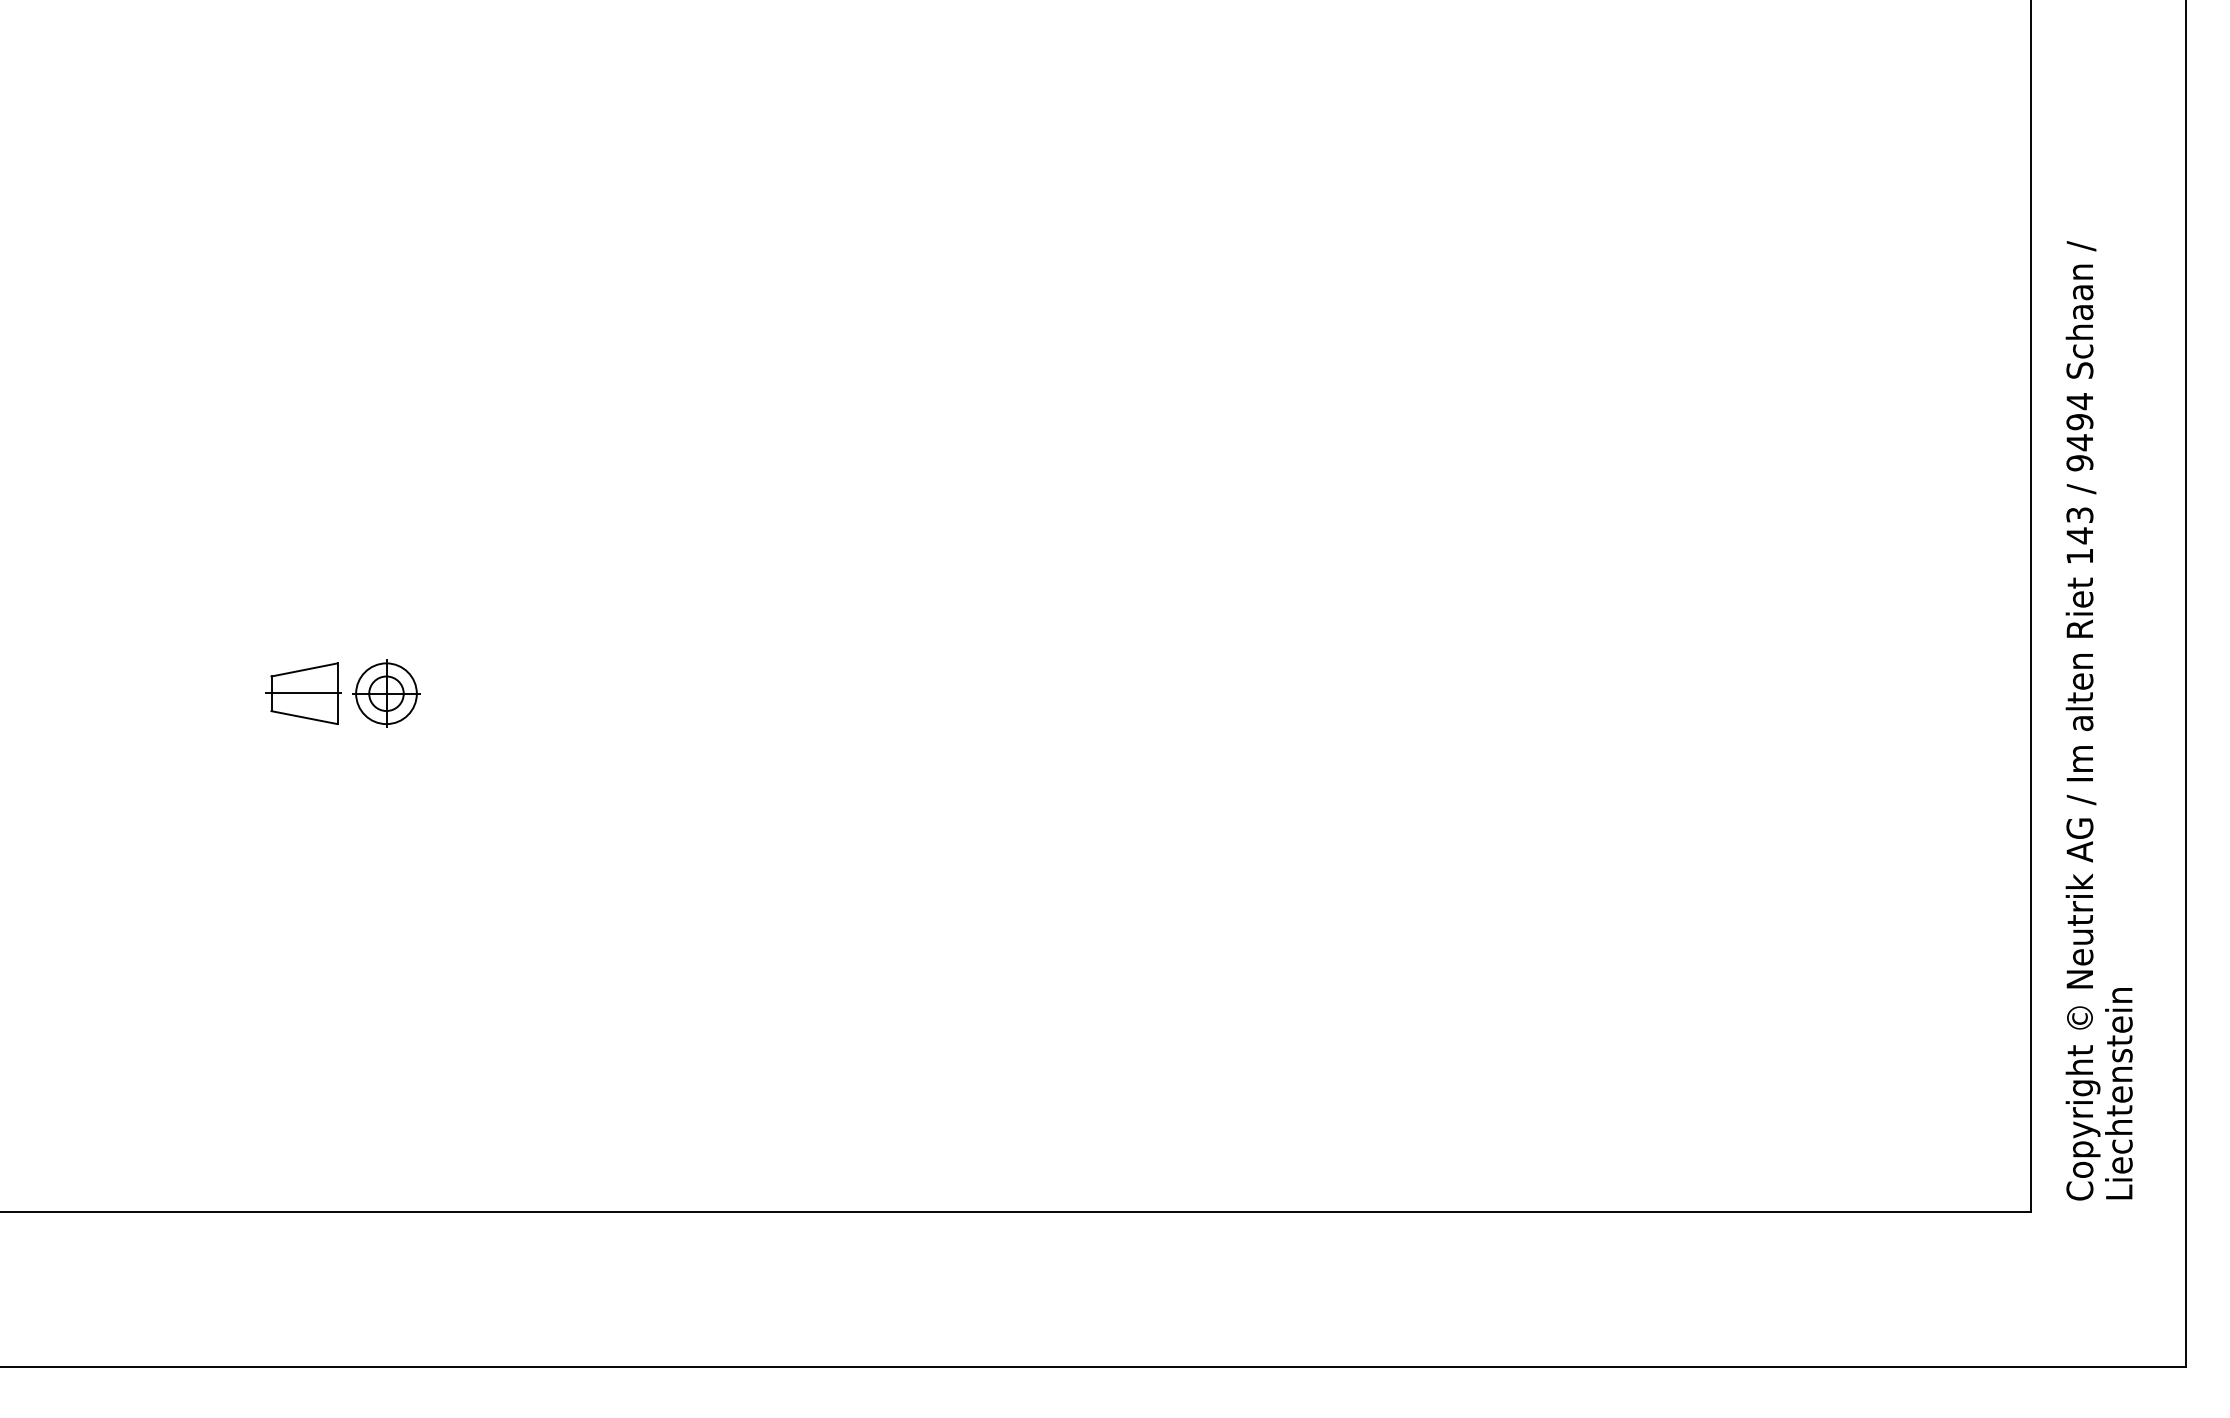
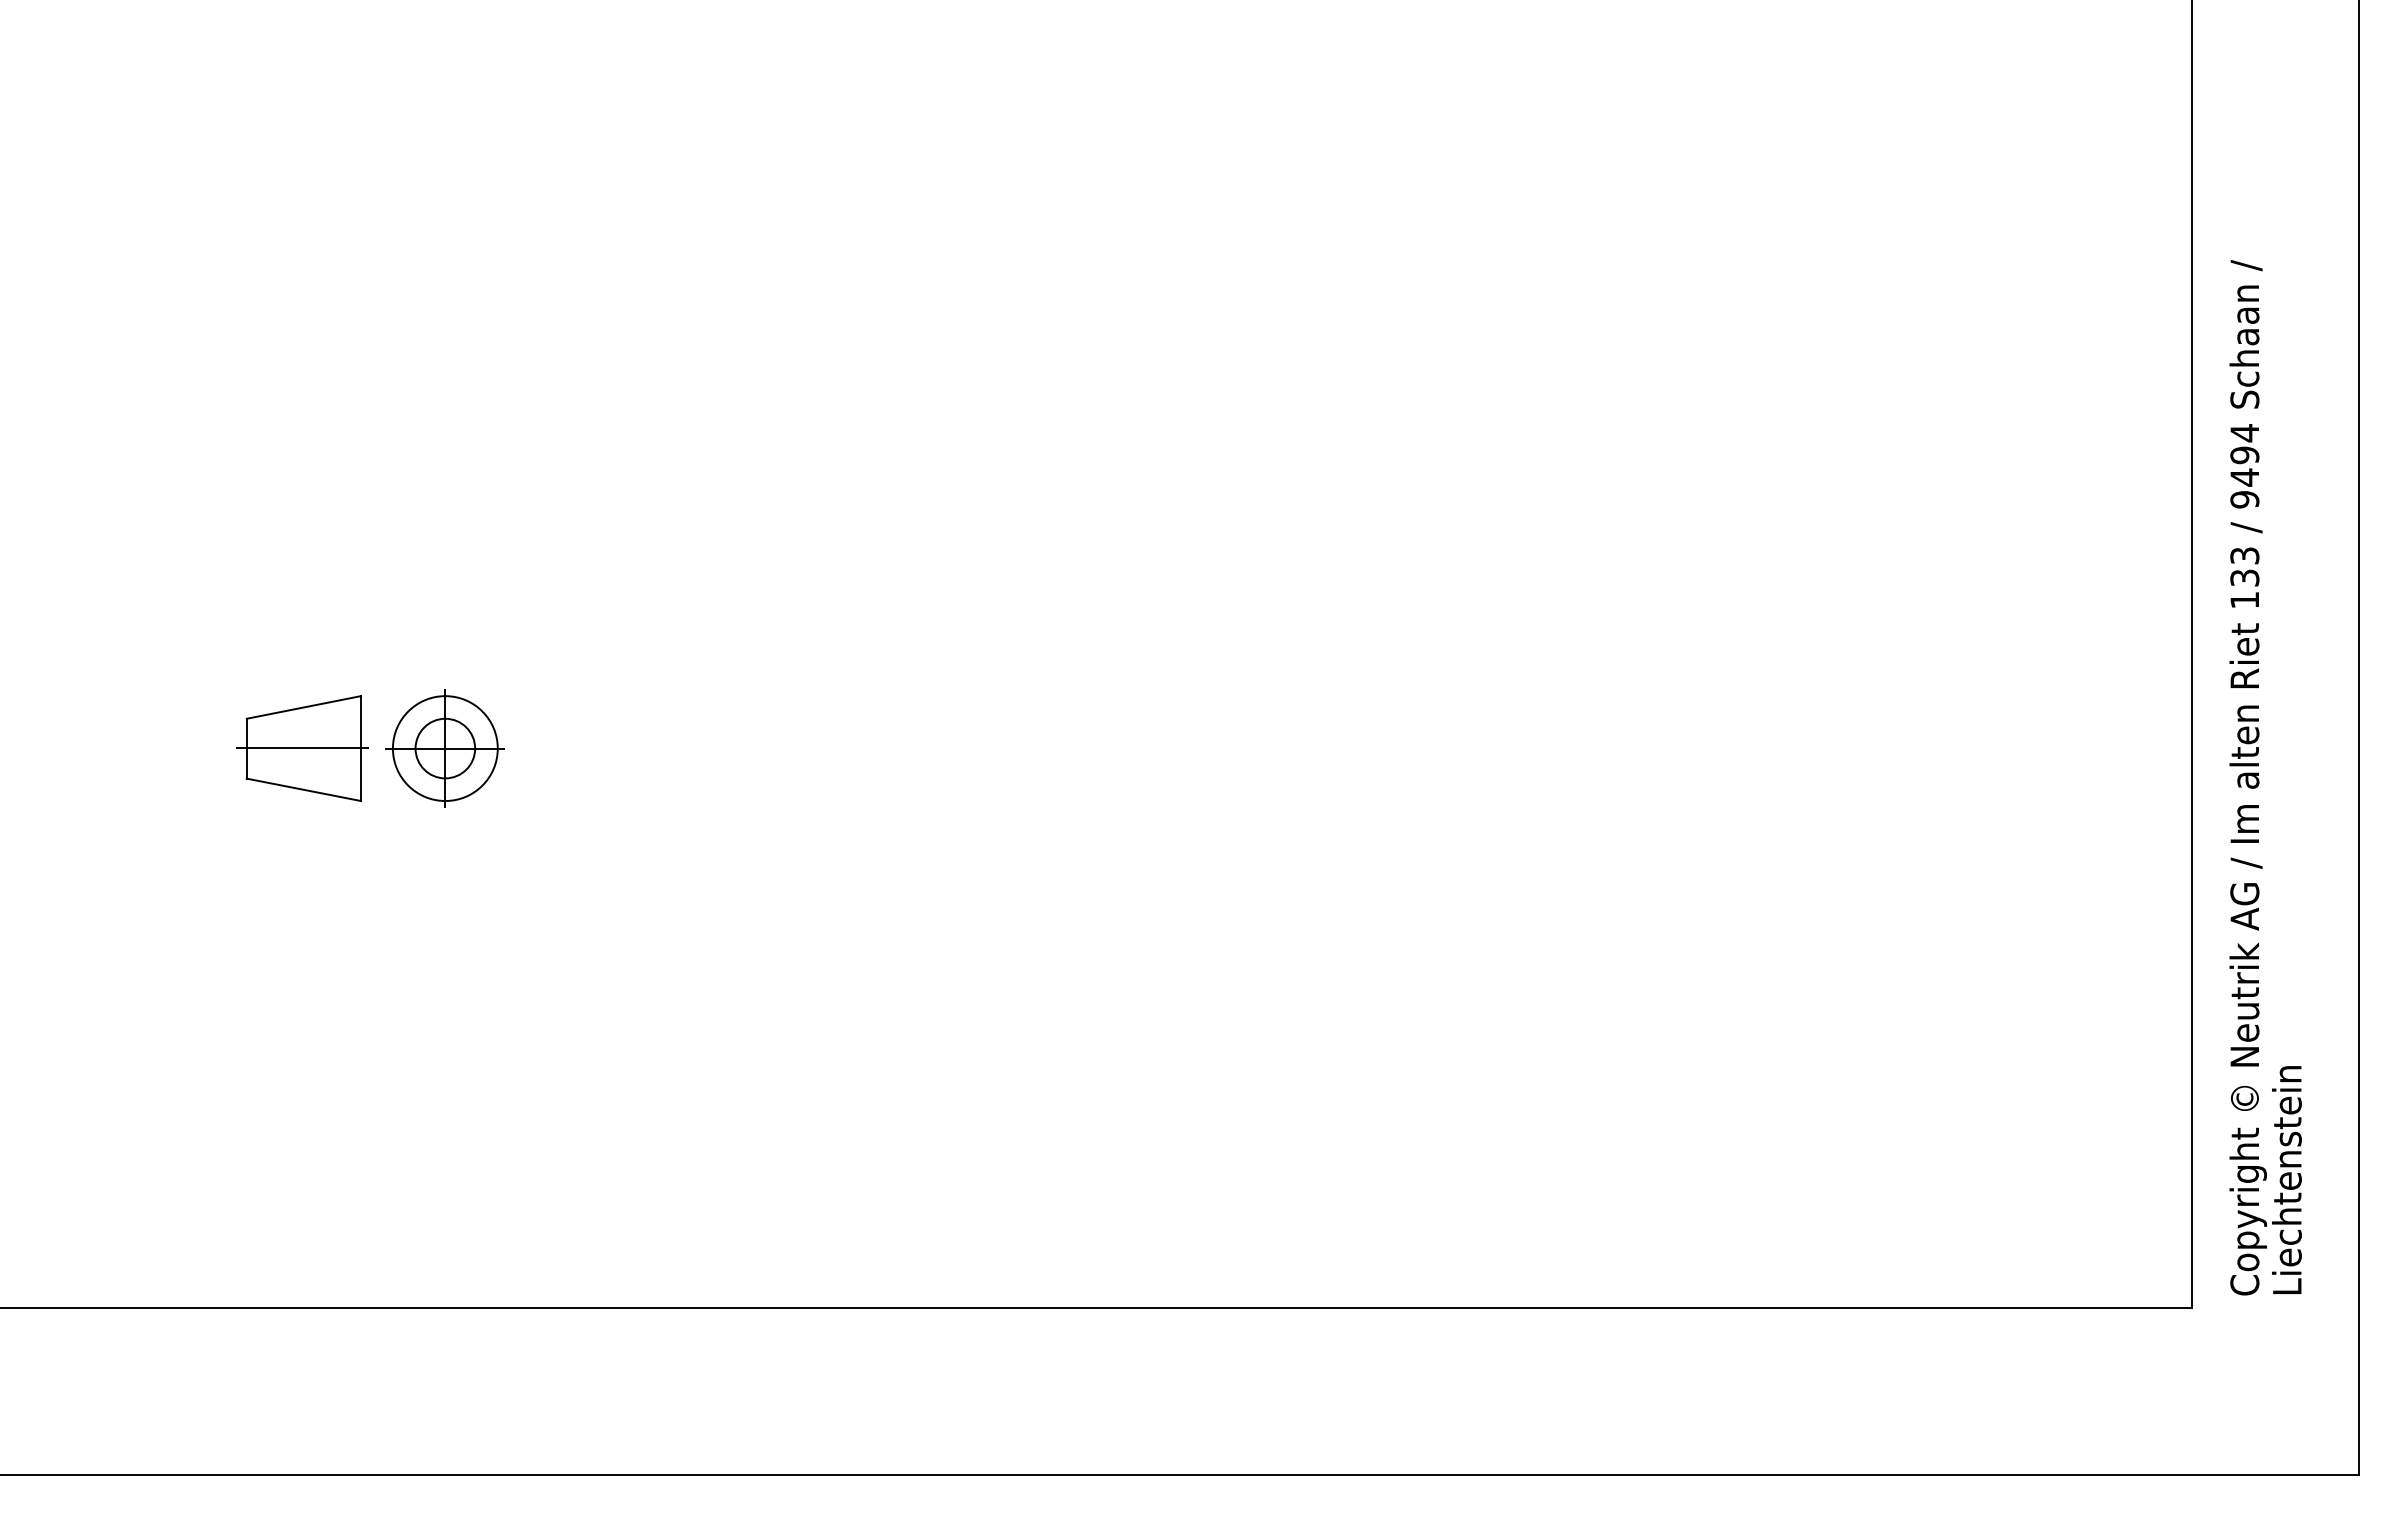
text: (2079, 536) -> (2244, 578), 143 -> 133
part: (343, 693) -> (370, 748), size x1.6

